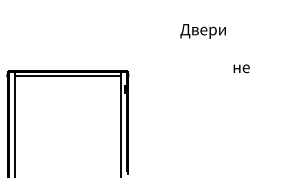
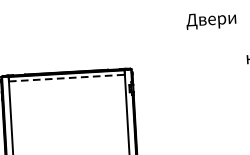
line: (68, 76) -> (67, 78), solid -> dashed

